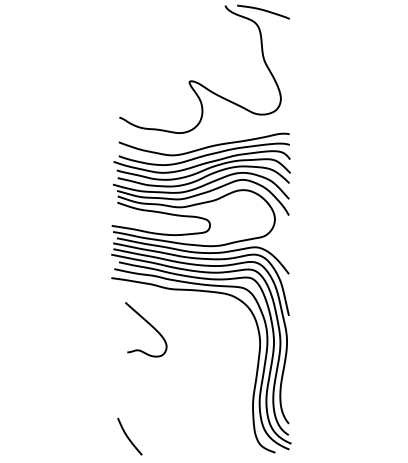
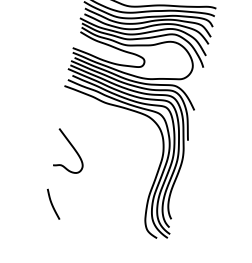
curve: (149, 325) -> (73, 148), moved

